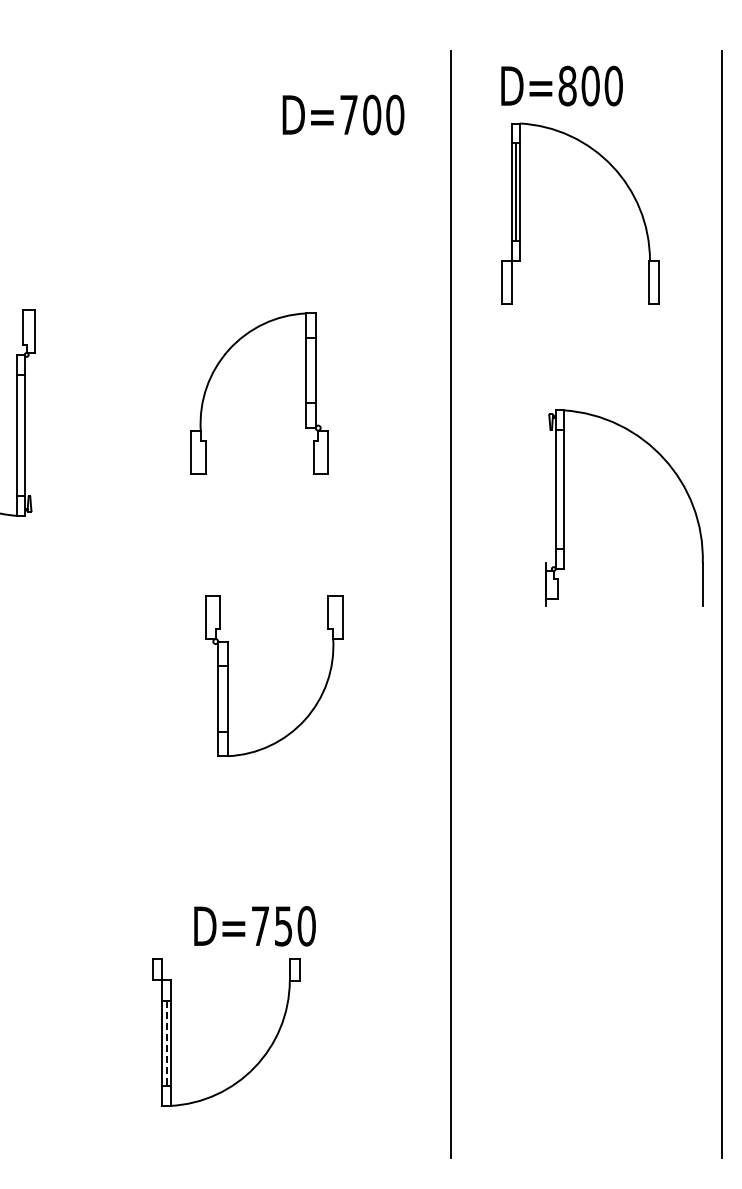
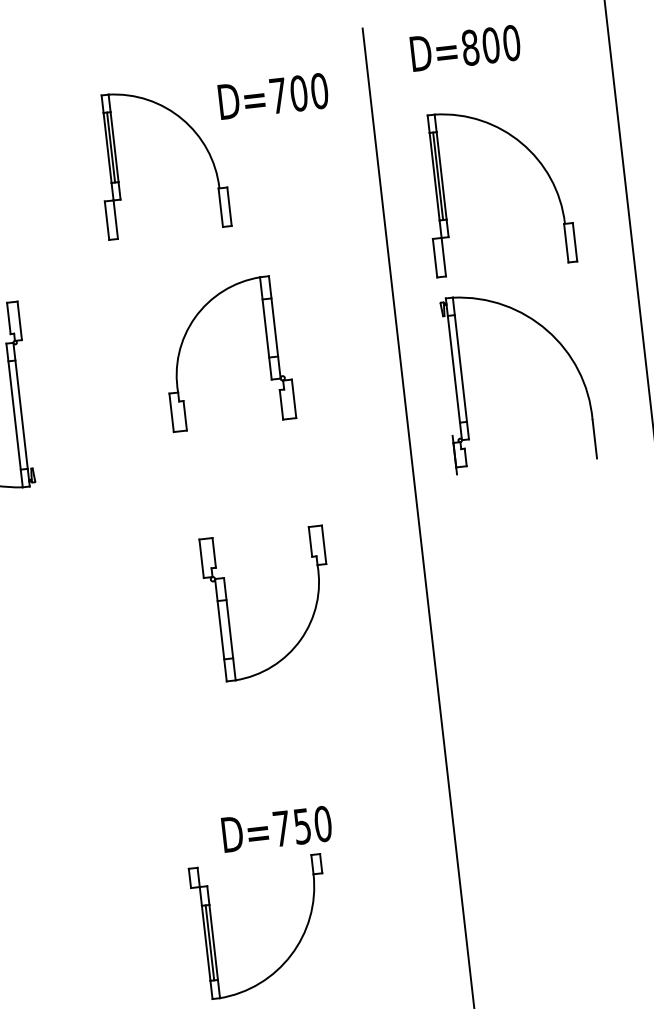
part: (251, 145) -> (194, 132), added
part: (625, 184) -> (535, 158), moved
part: (564, 507) -> (463, 384), moved
line: (166, 1043) -> (209, 942), dashed -> solid

